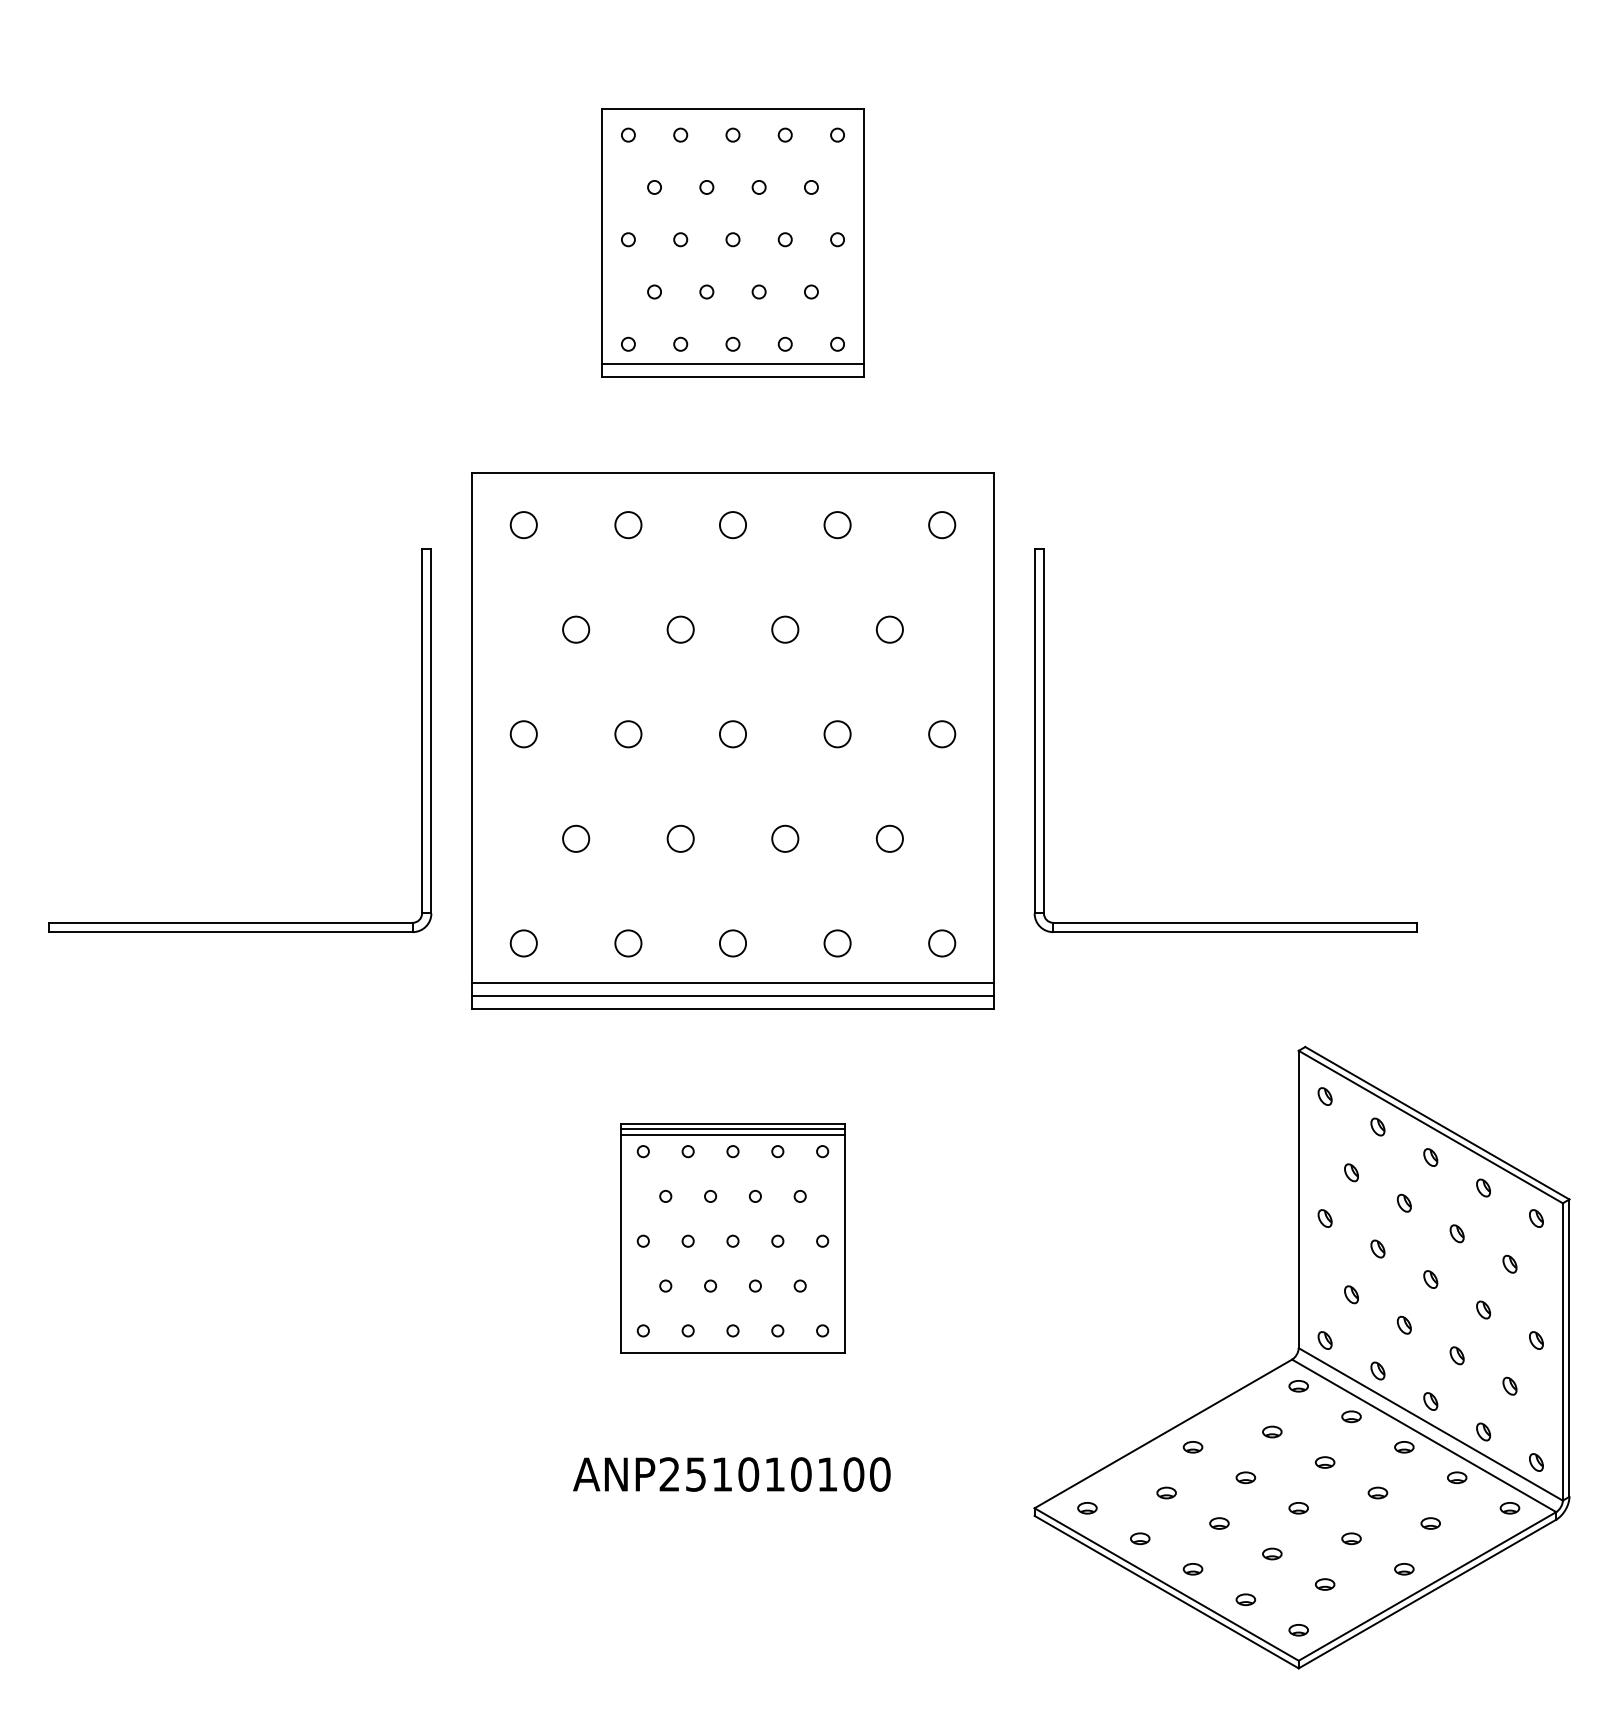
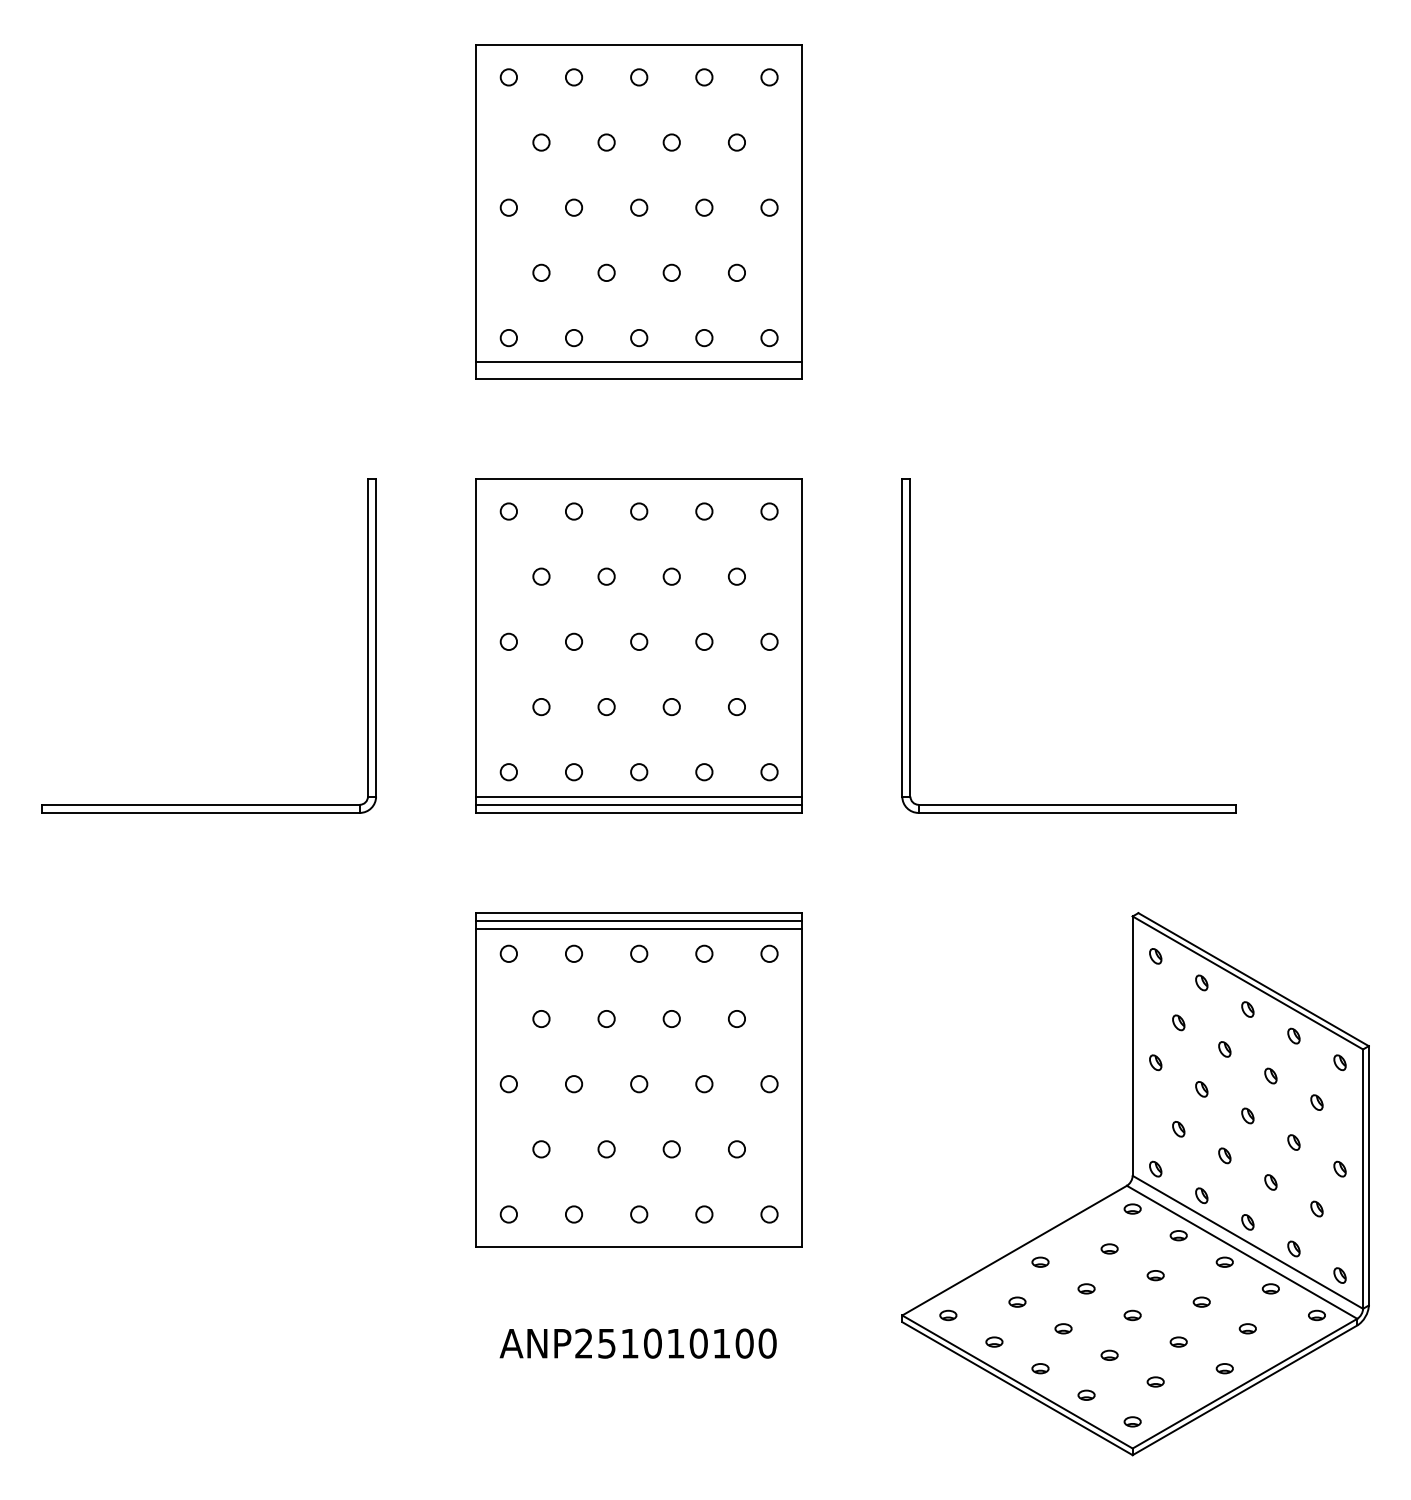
part: (732, 242) -> (638, 211), size x1.43
part: (732, 740) -> (638, 645), size x0.71
part: (732, 1238) -> (638, 1080), size x1.67
text: (731, 1474) -> (637, 1343), moved

